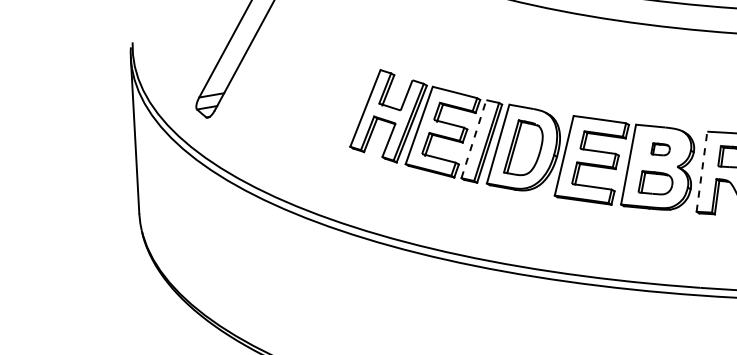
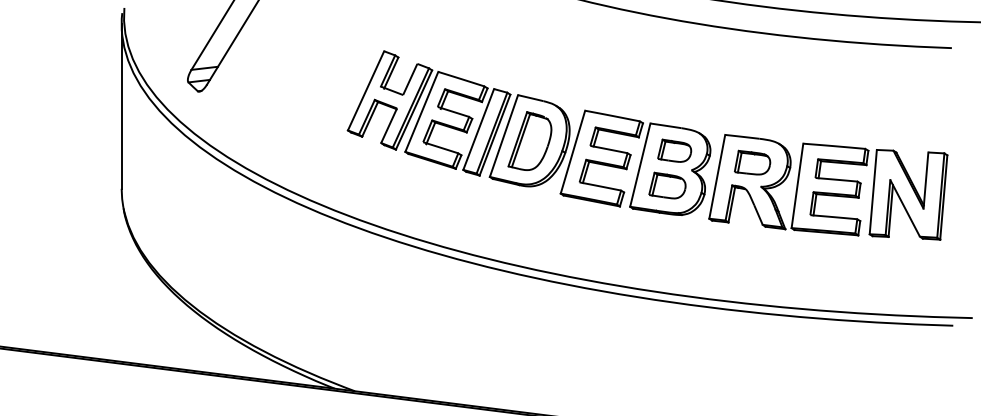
line: (473, 139) -> (478, 129), dashed -> solid
part: (660, 149) -> (674, 150), size x1.67
line: (702, 171) -> (717, 176), dashed -> solid

